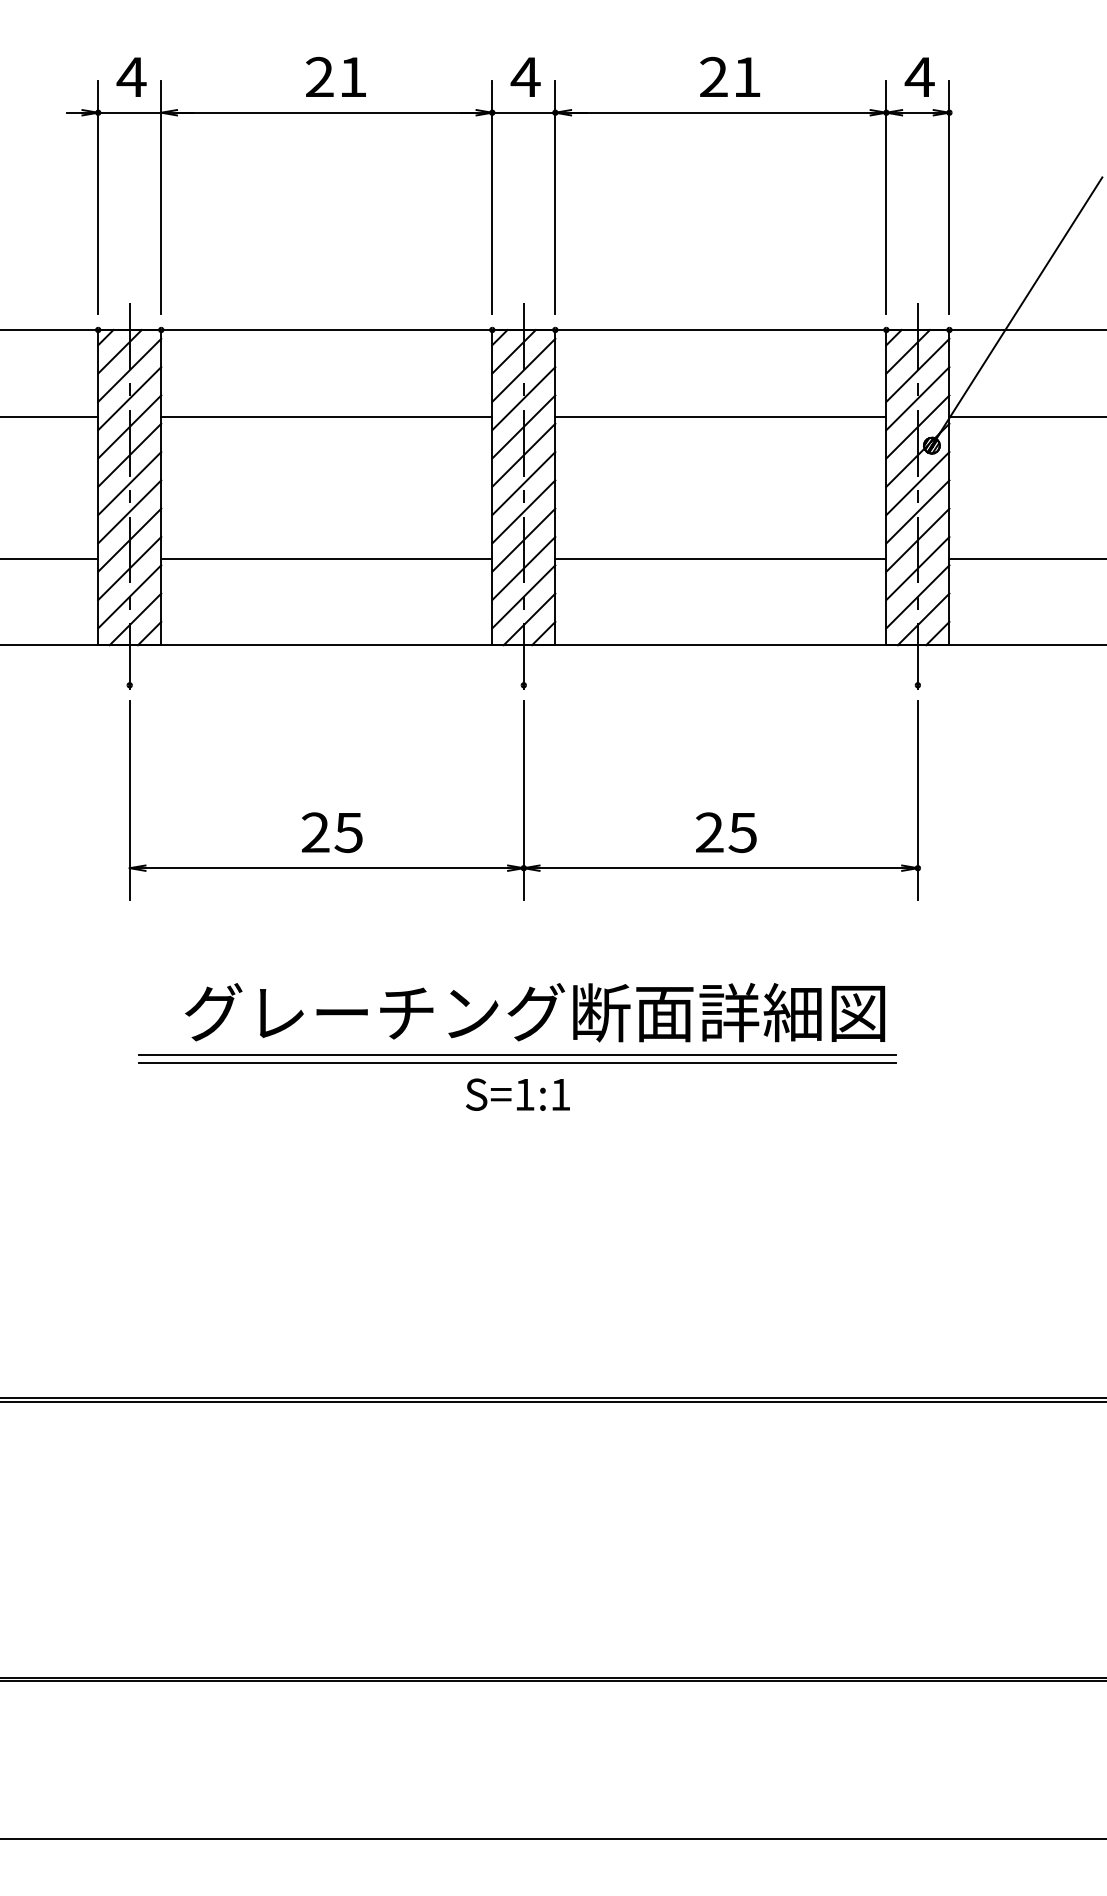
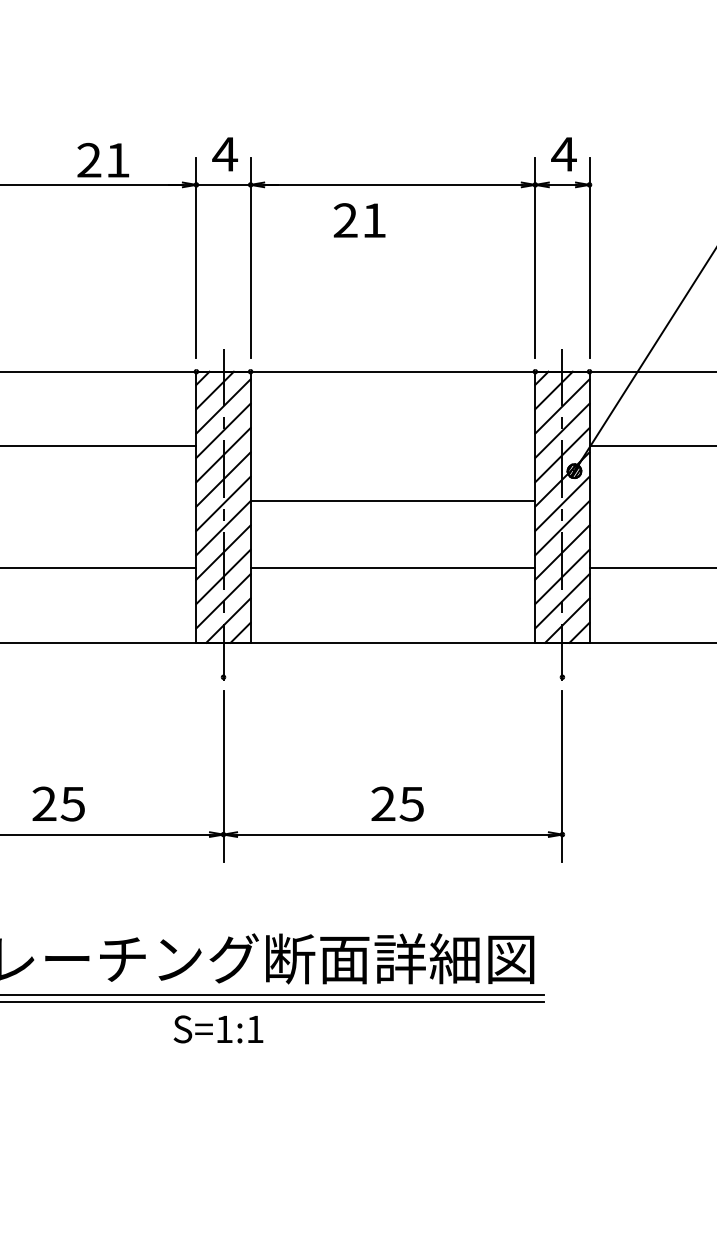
text: (335, 76) -> (102, 159), moved
text: (730, 76) -> (359, 219), moved
line: (720, 416) -> (392, 501), moved

